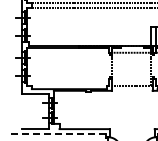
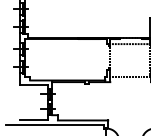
line: (56, 134) -> (54, 125), dashed -> solid

